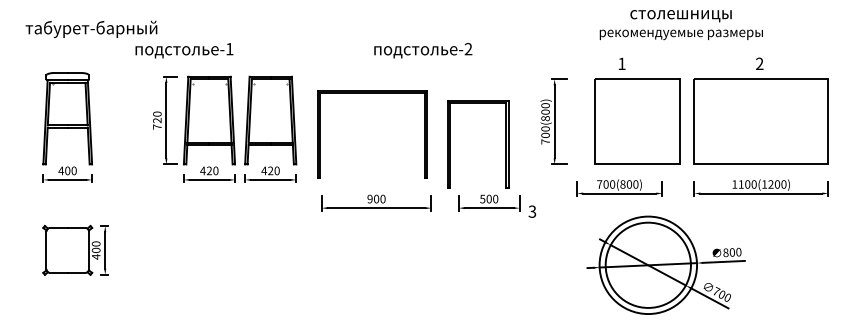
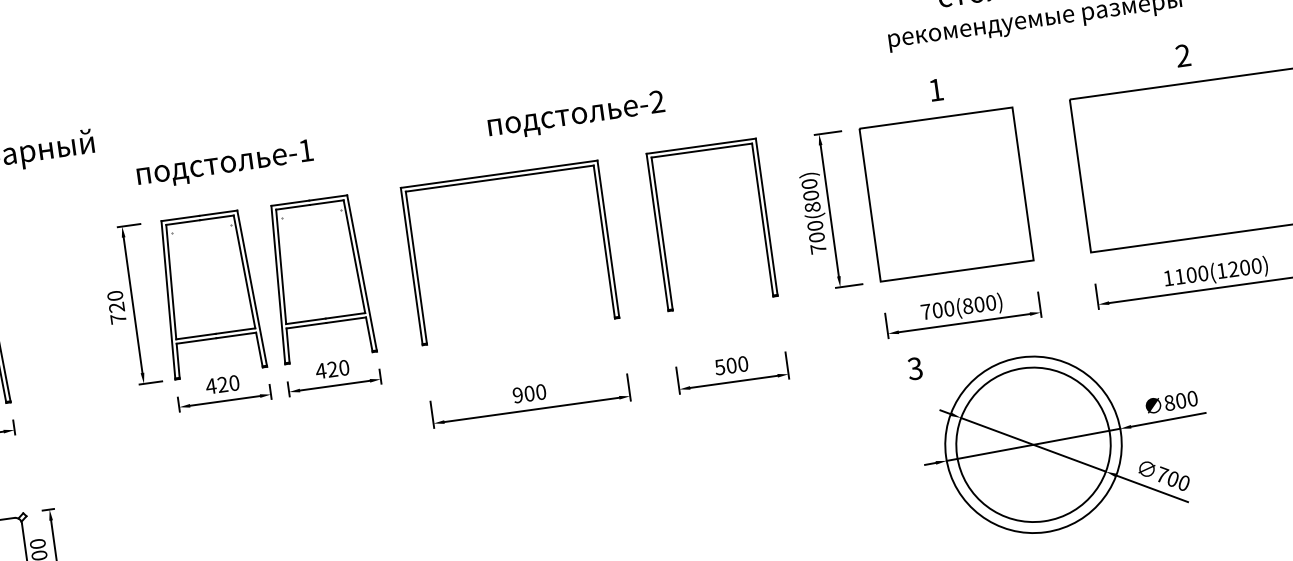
text: (184, 50) -> (225, 164), moved
part: (372, 93) -> (499, 179), moved
part: (637, 121) -> (946, 194), moved
part: (505, 144) -> (761, 217), moved
text: (532, 211) -> (915, 368), moved

